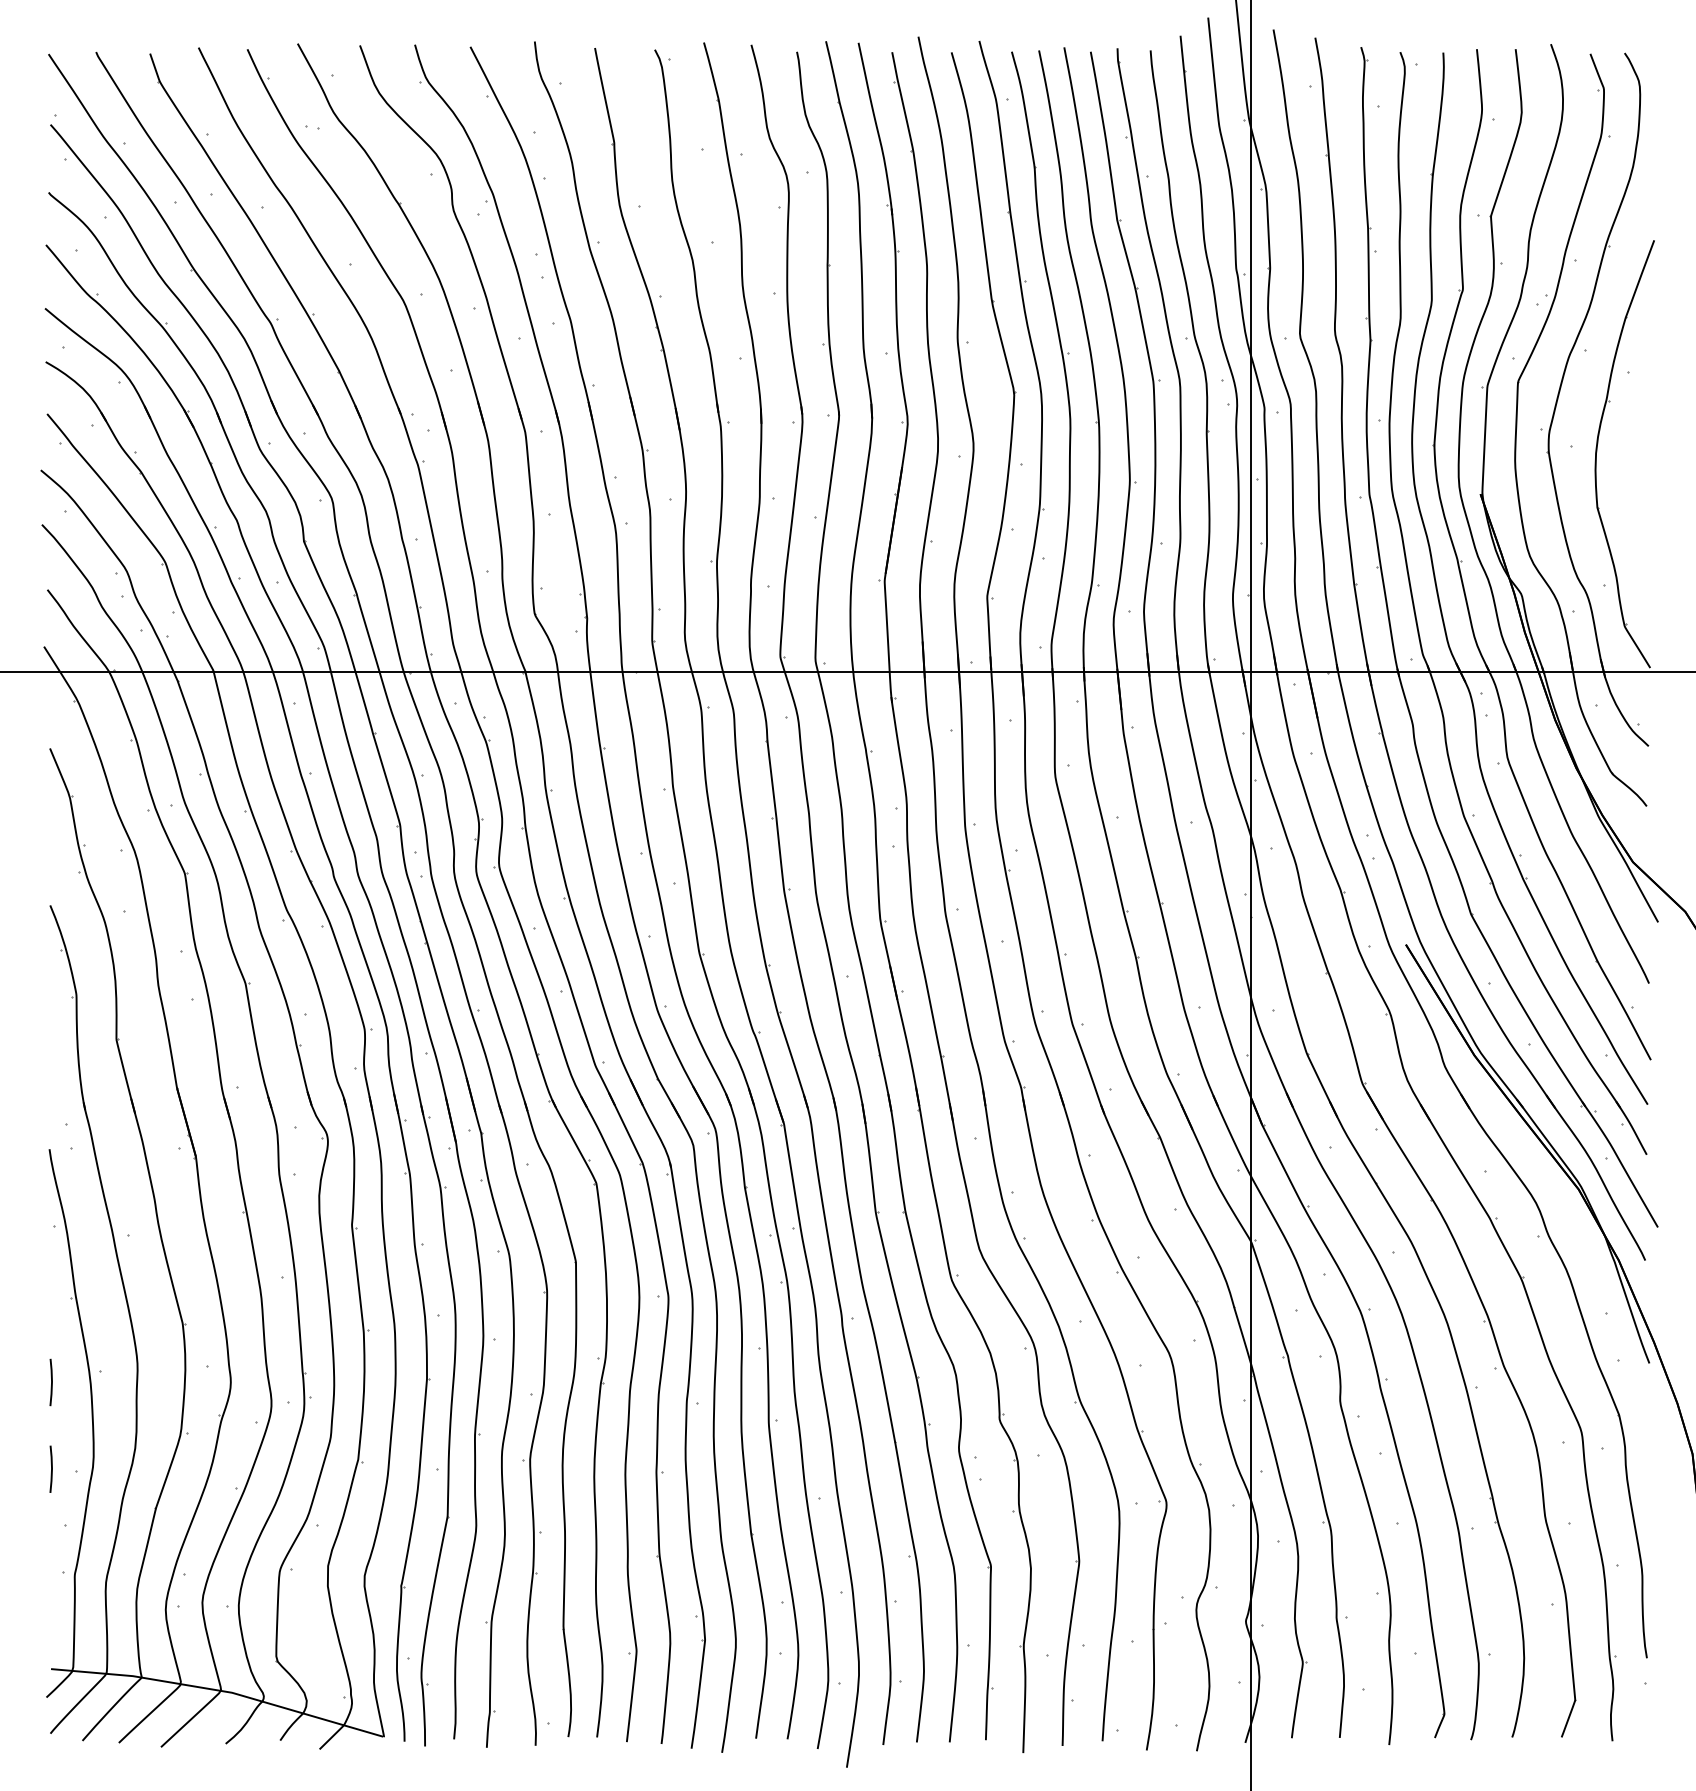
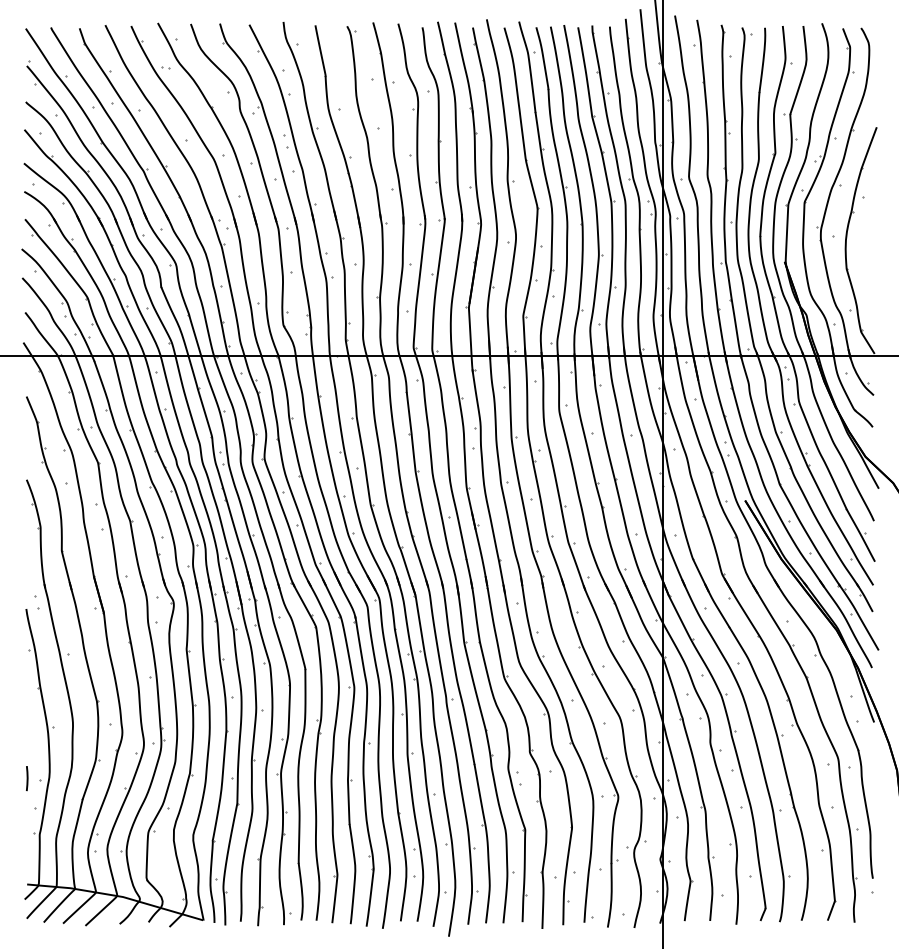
line: (51, 1382) -> (27, 732), removed

